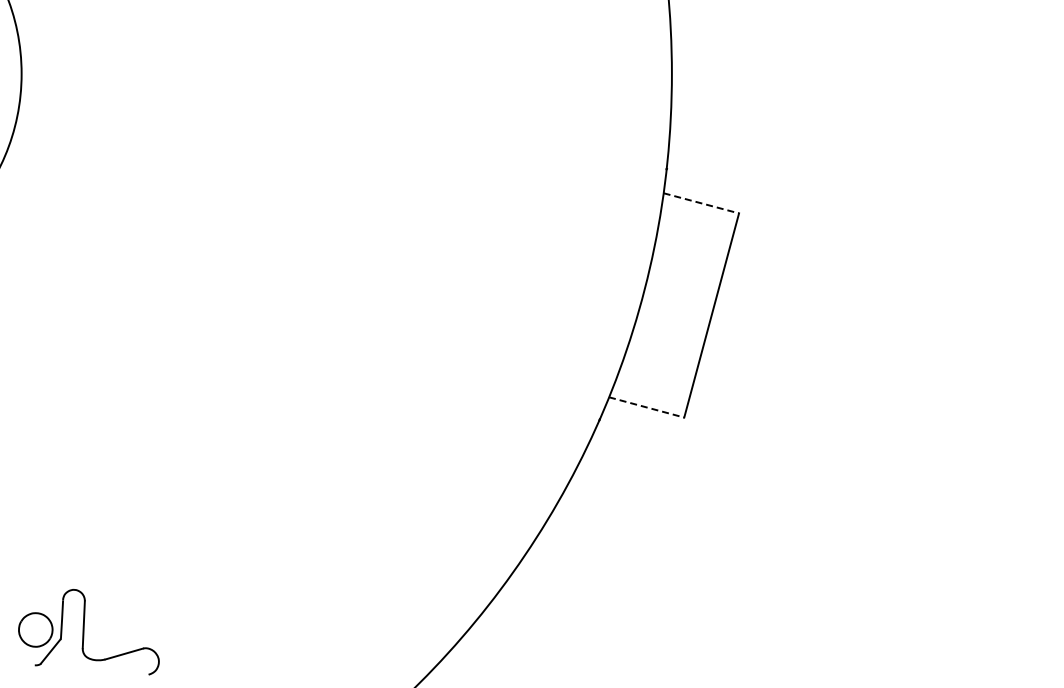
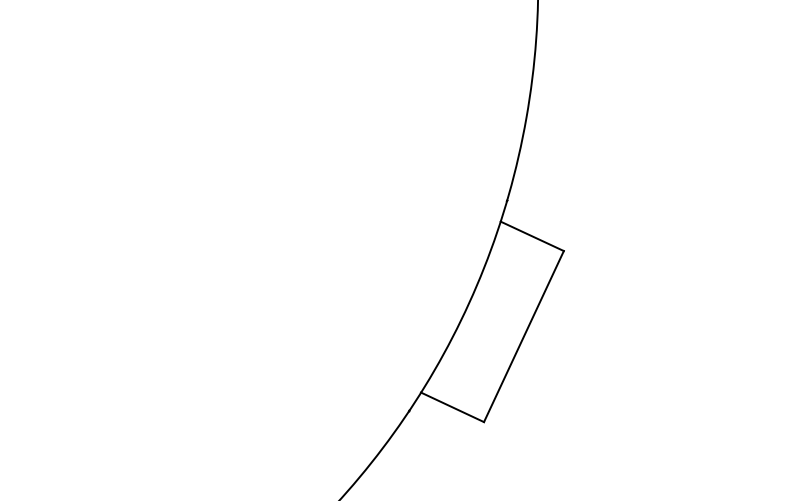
line: (701, 203) -> (532, 236), dashed -> solid
line: (646, 407) -> (452, 407), dashed -> solid

